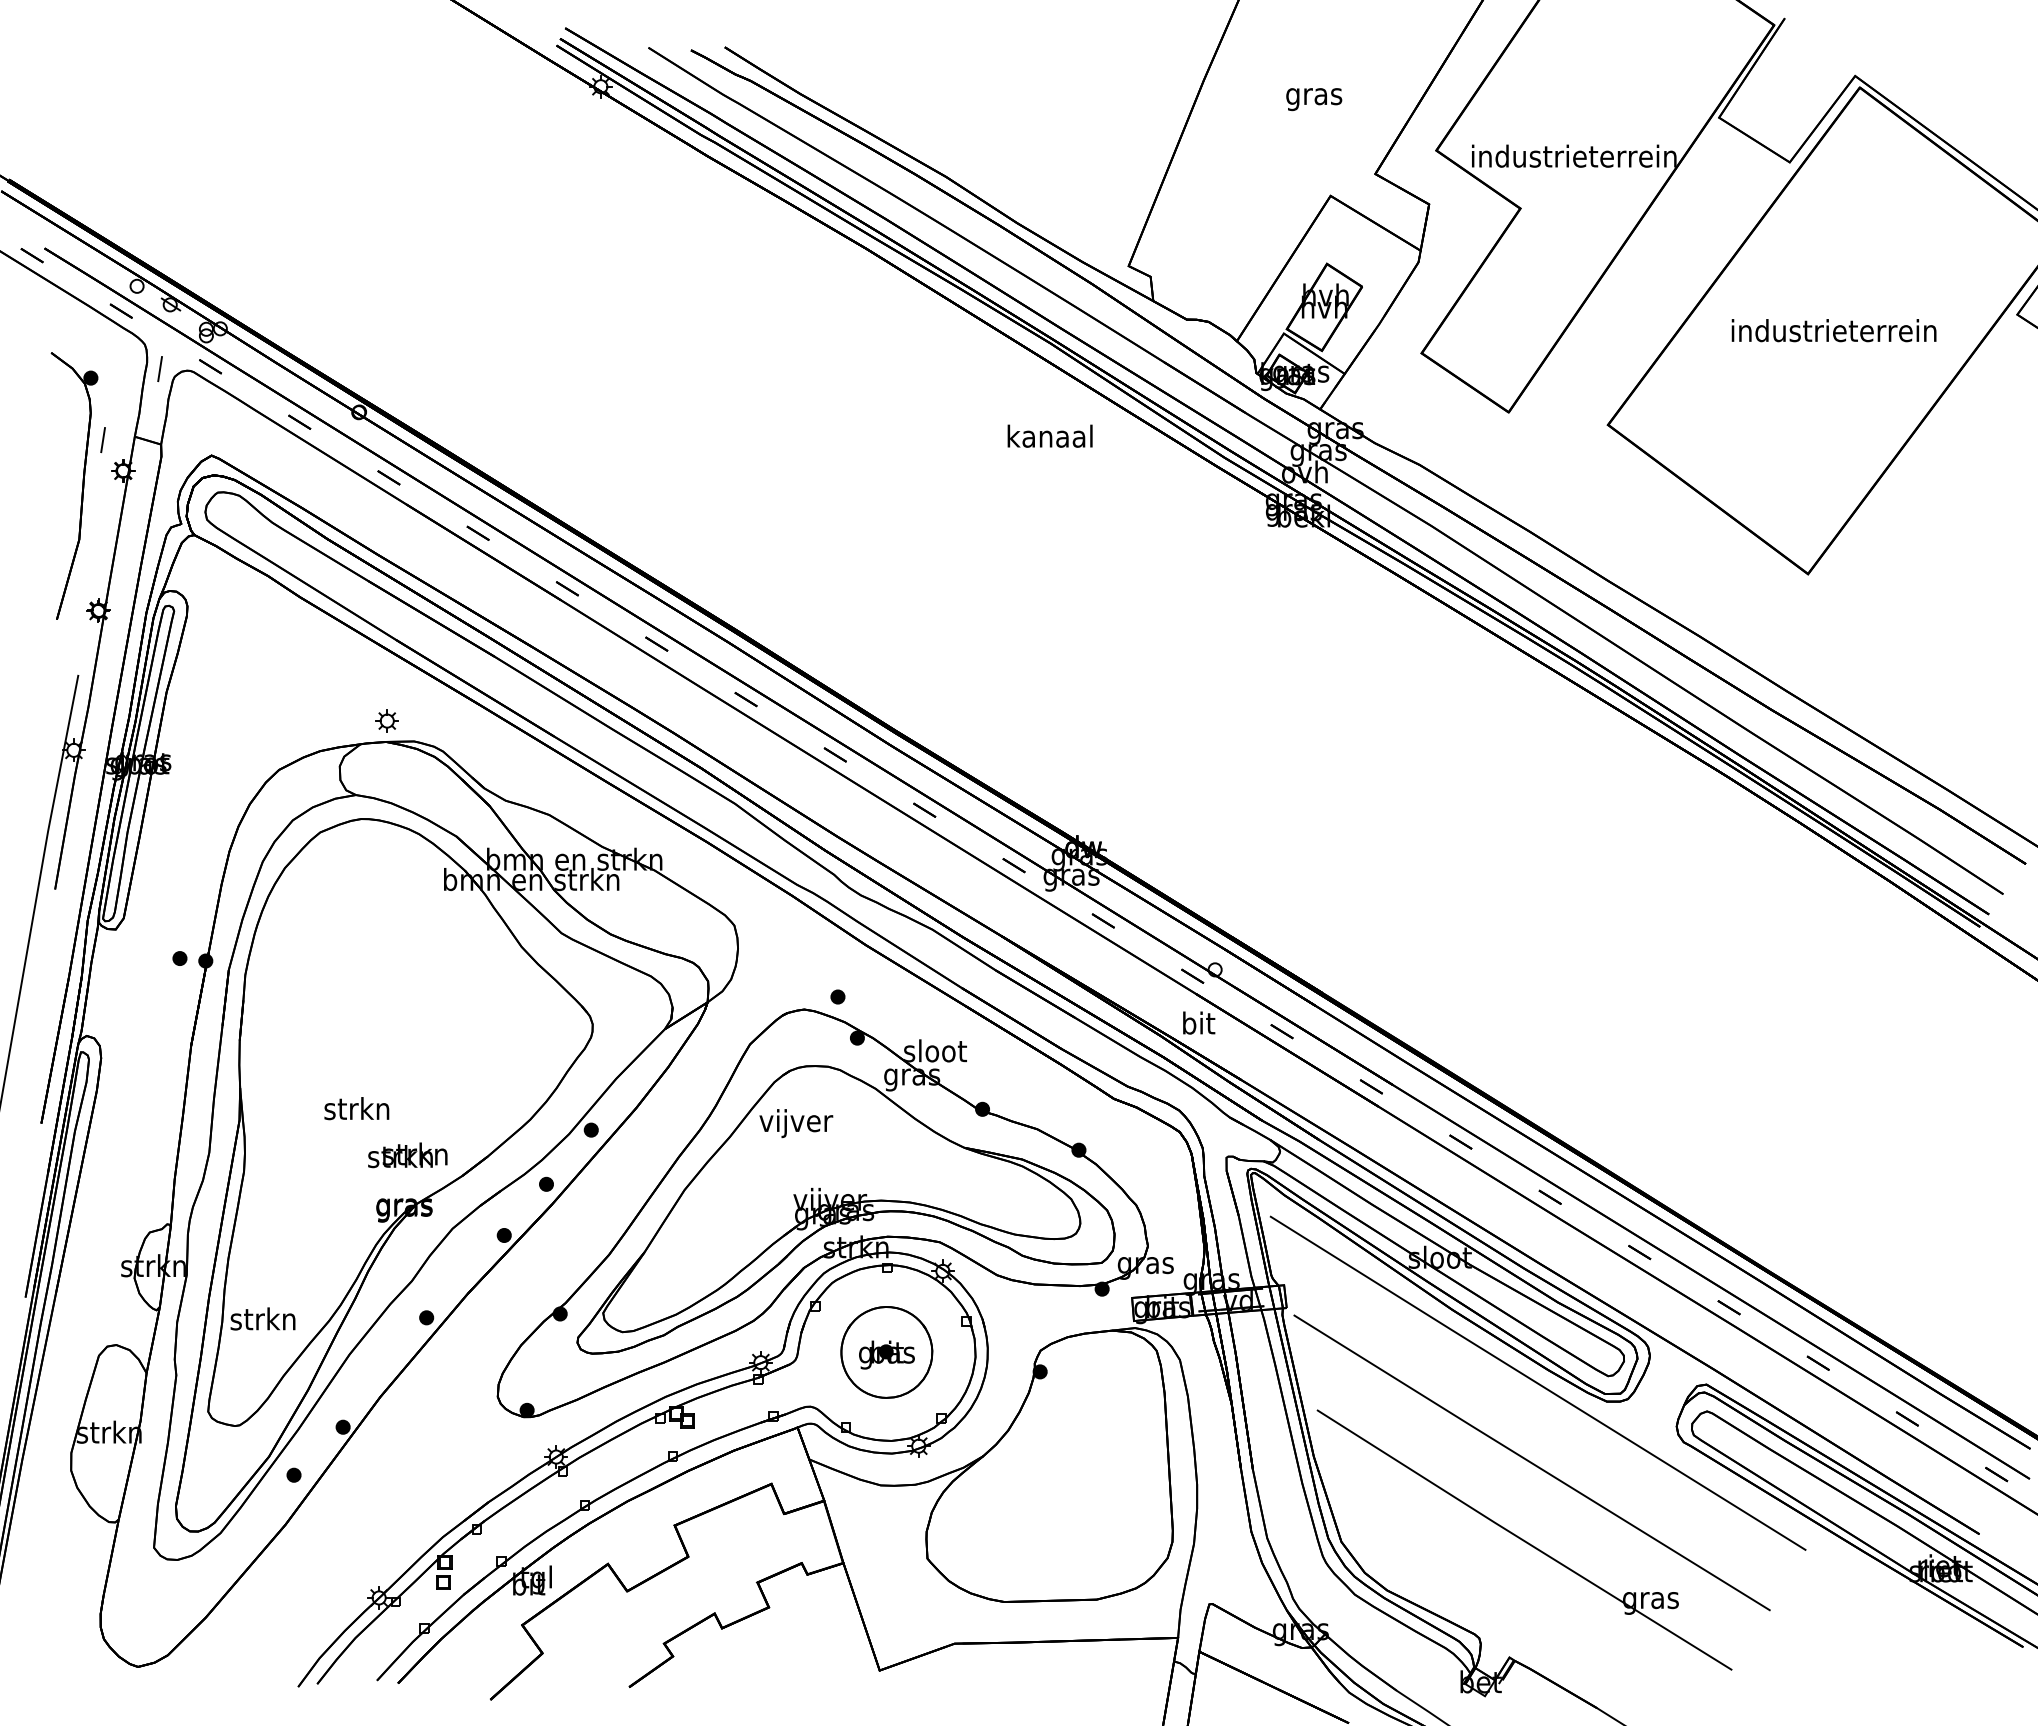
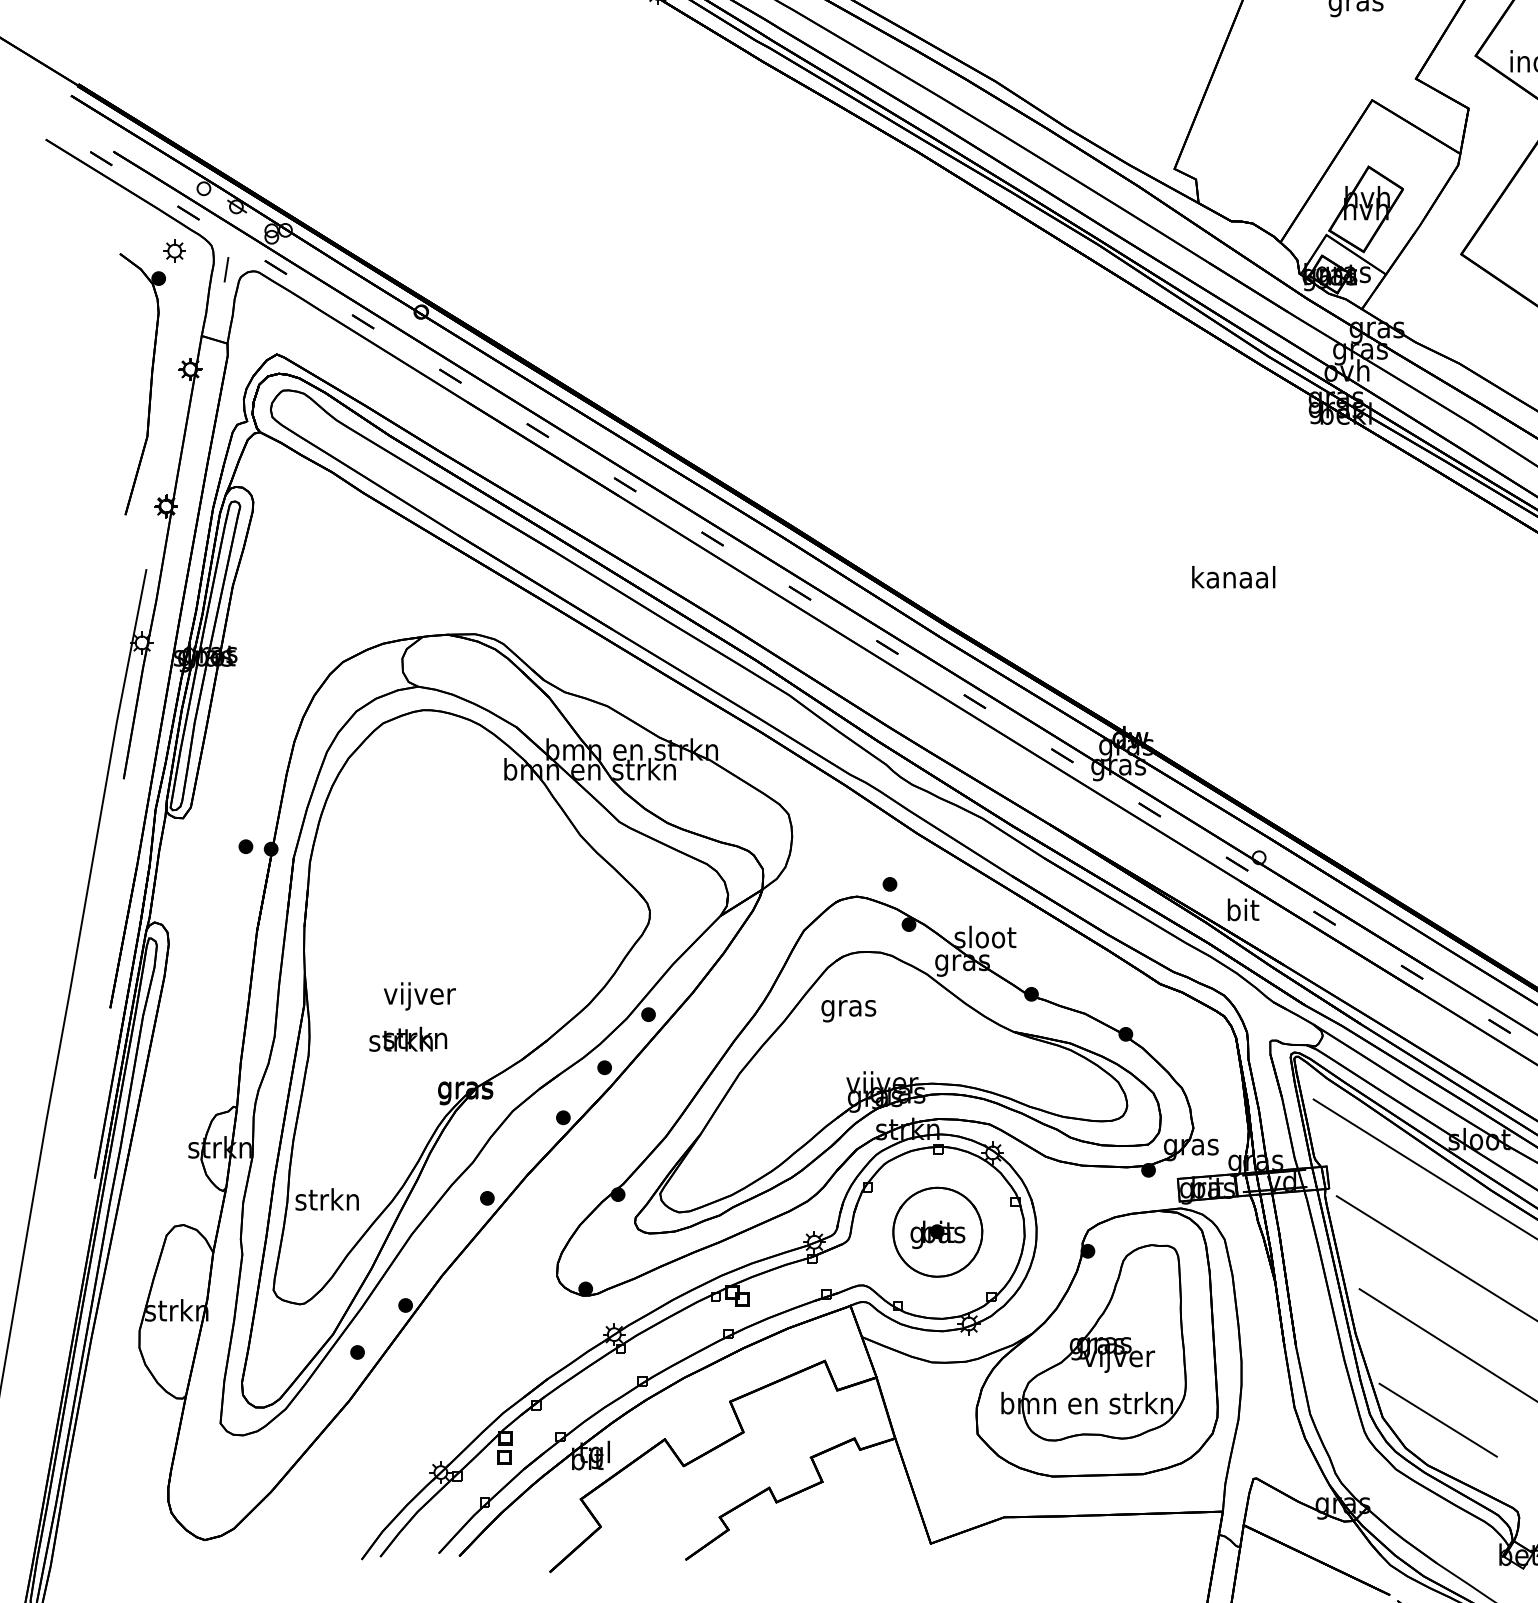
text: (1049, 435) -> (1233, 576), moved
line: (102, 439) -> (170, 338), removed
part: (386, 720) -> (174, 250), moved
text: (357, 1111) -> (419, 996), strkn -> vijver
text: (796, 1123) -> (849, 1008), vijver -> gras
text: (407, 1155) -> (407, 1039), moved
part: (1046, 1465) -> (1094, 1342), added
line: (1398, 1544) -> (1438, 1420), added

